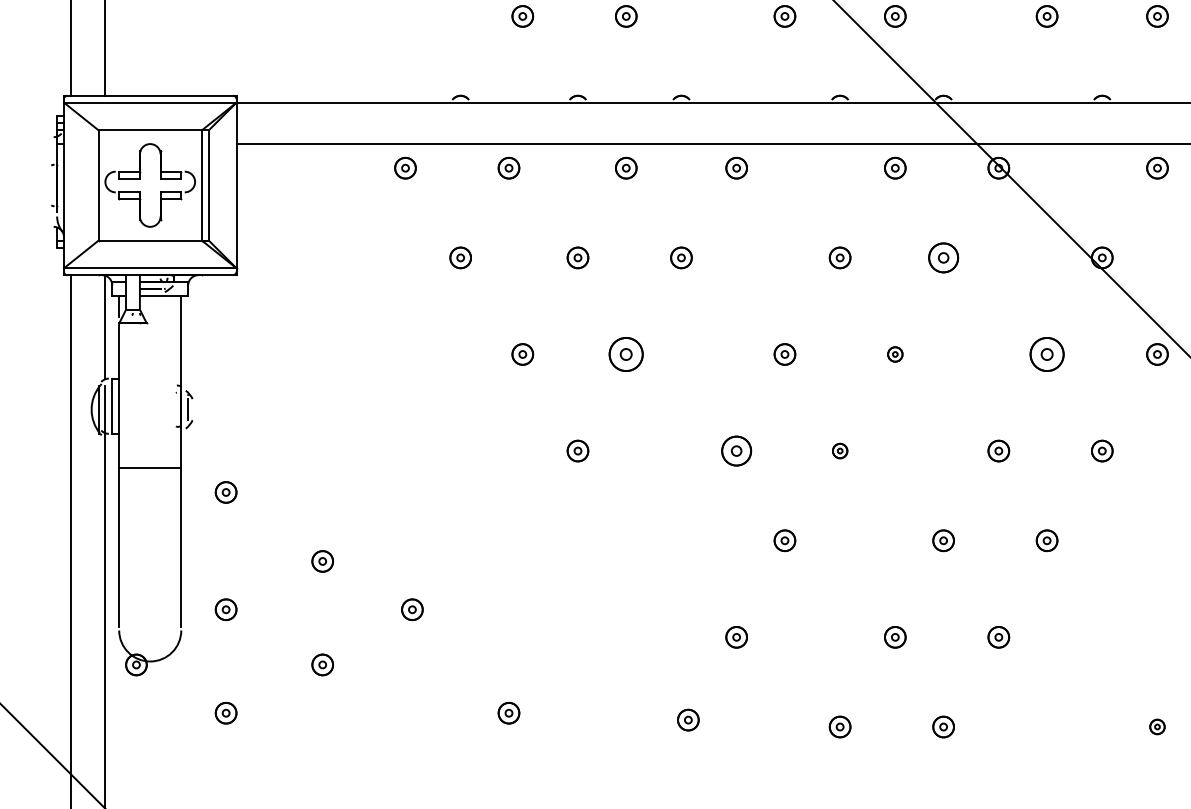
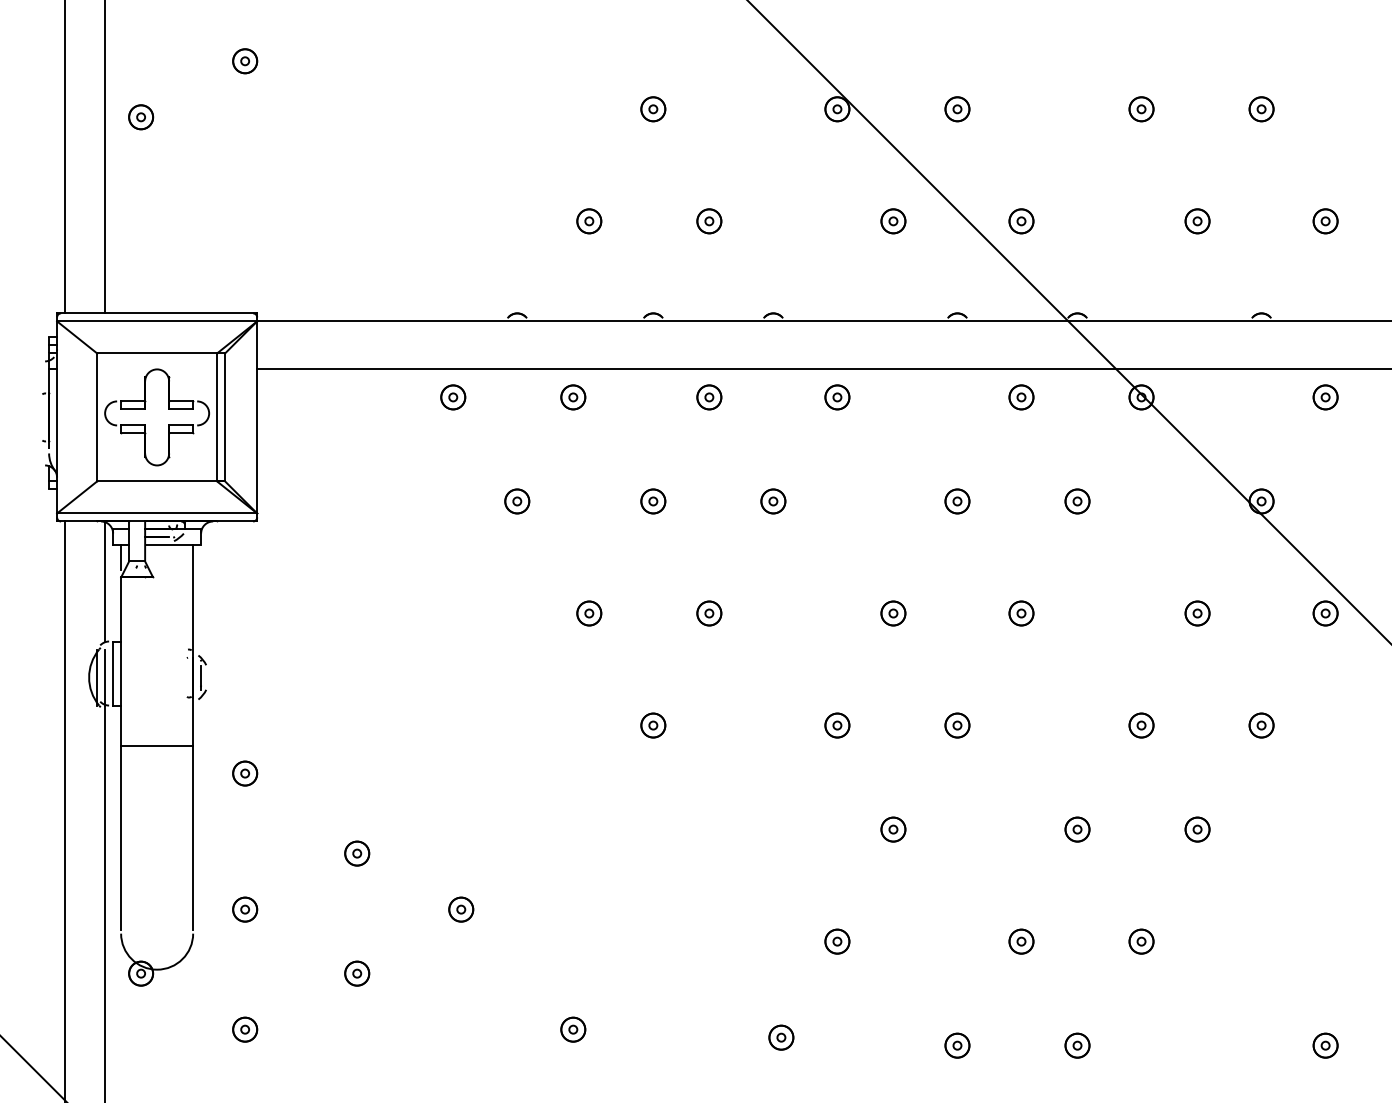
part: (943, 257) -> (1077, 501), size x0.71
part: (626, 354) -> (709, 613), size x0.62
part: (895, 354) -> (1021, 613), size x1.43
part: (1047, 354) -> (1197, 613), size x0.62
part: (736, 451) -> (837, 725), size x0.71
part: (840, 451) -> (957, 725), size x1.43
part: (1157, 726) -> (1325, 1045), size x1.43

